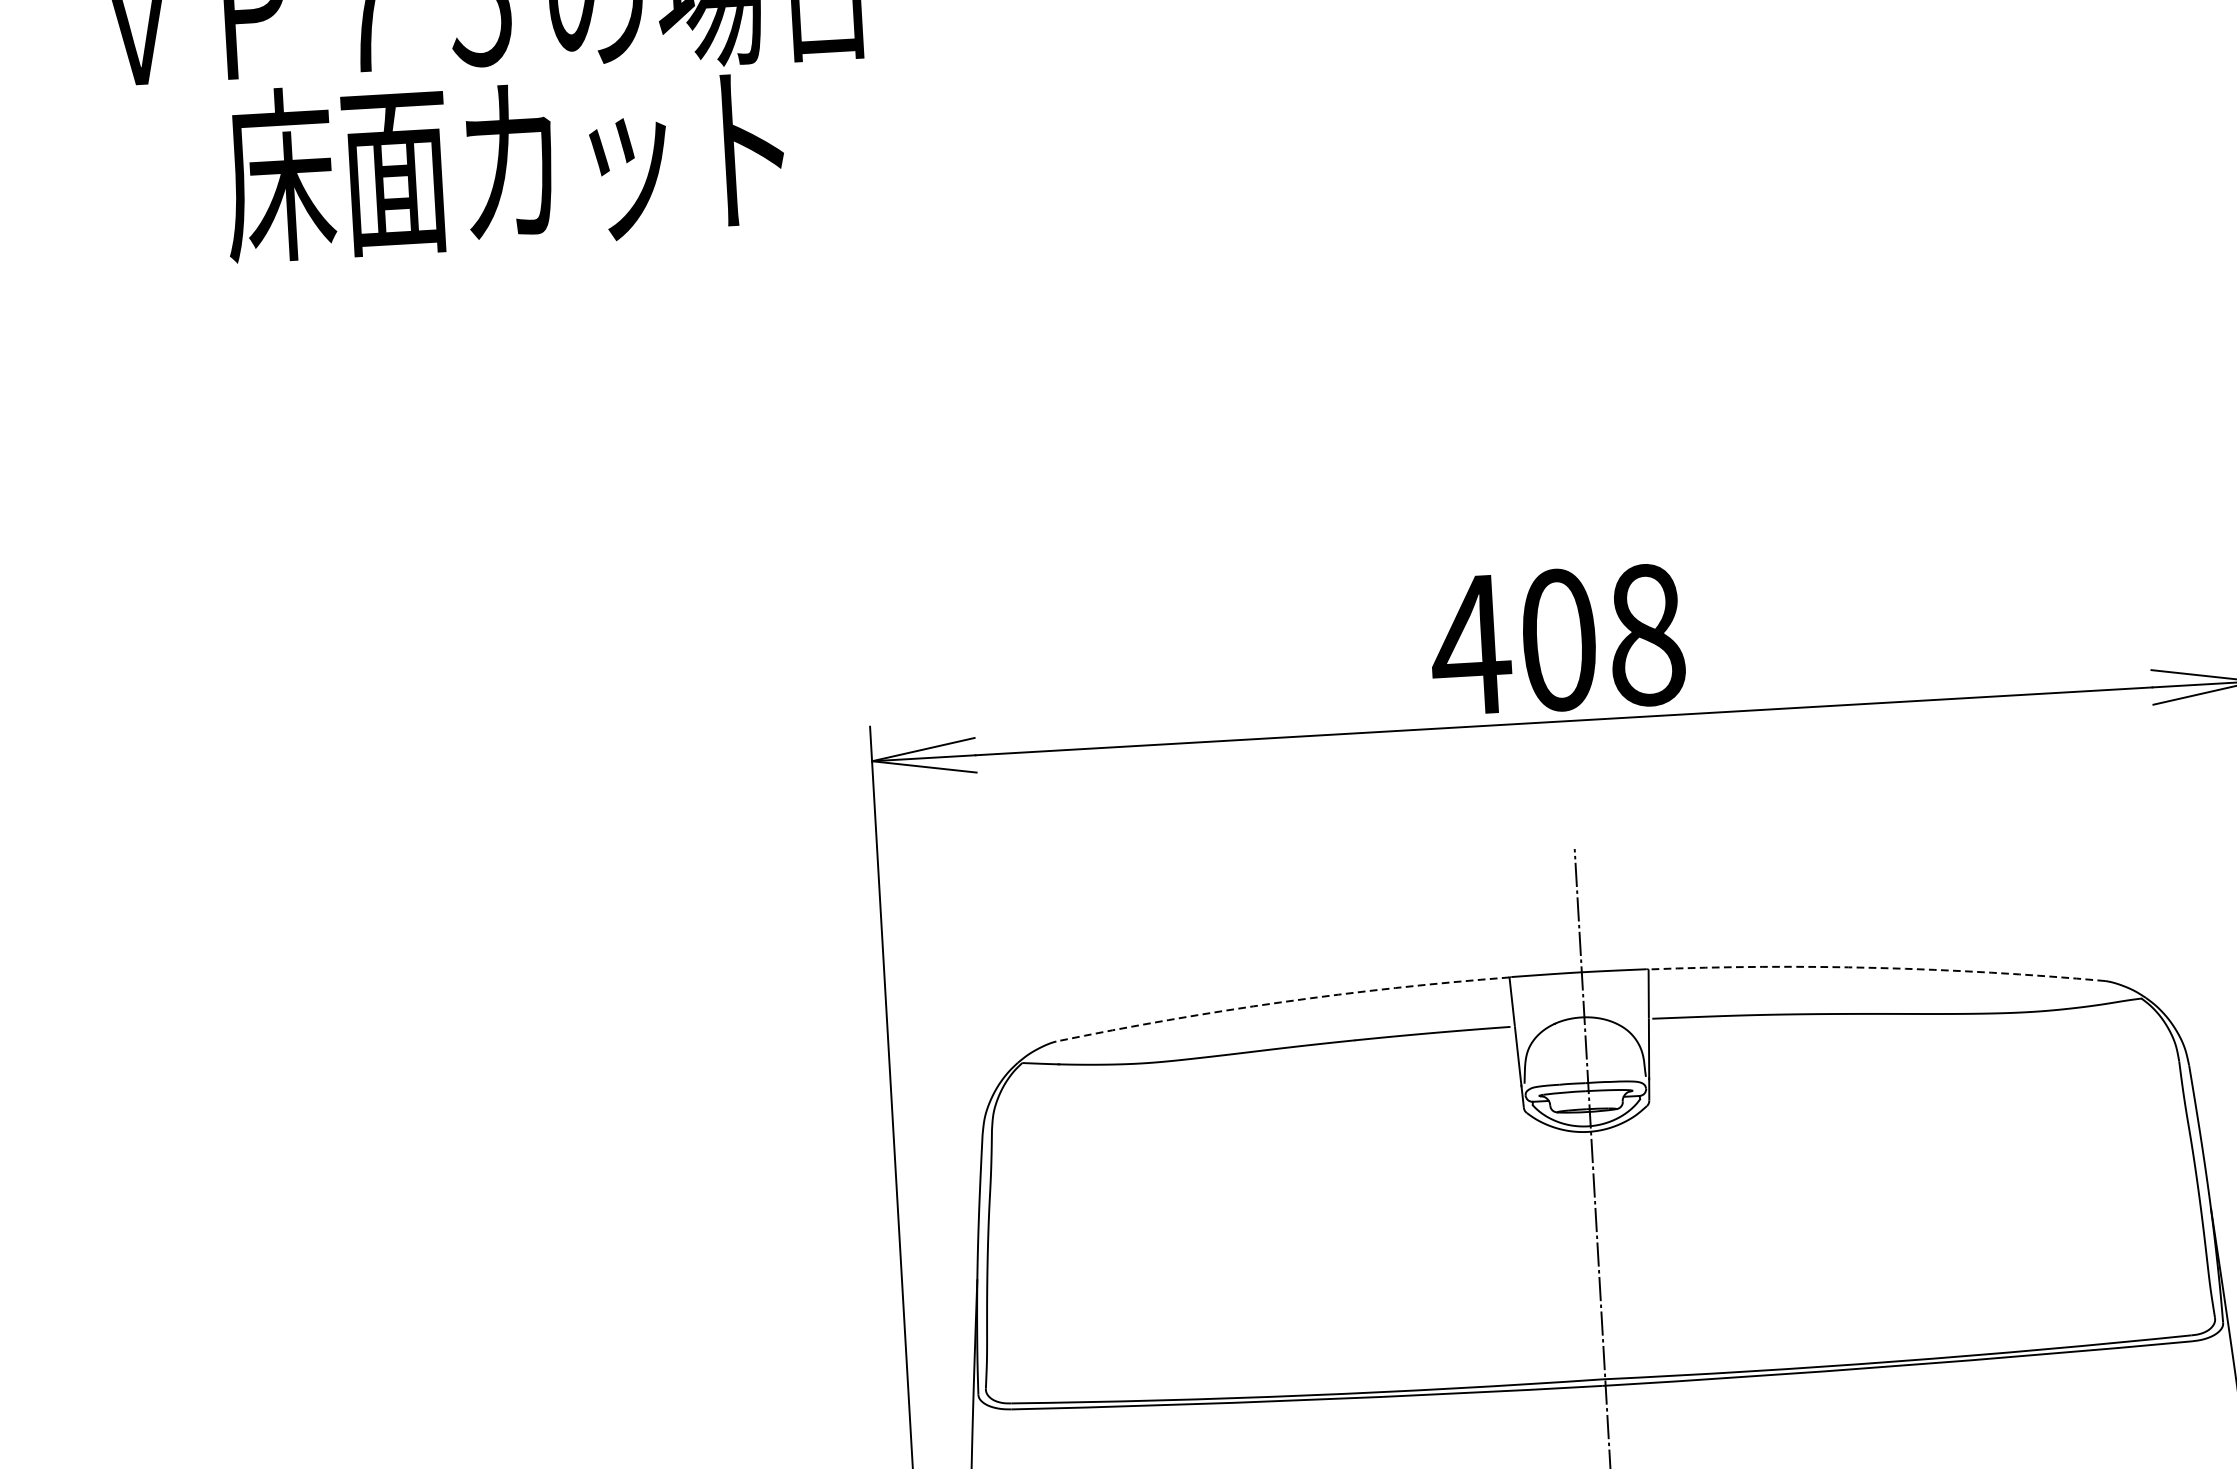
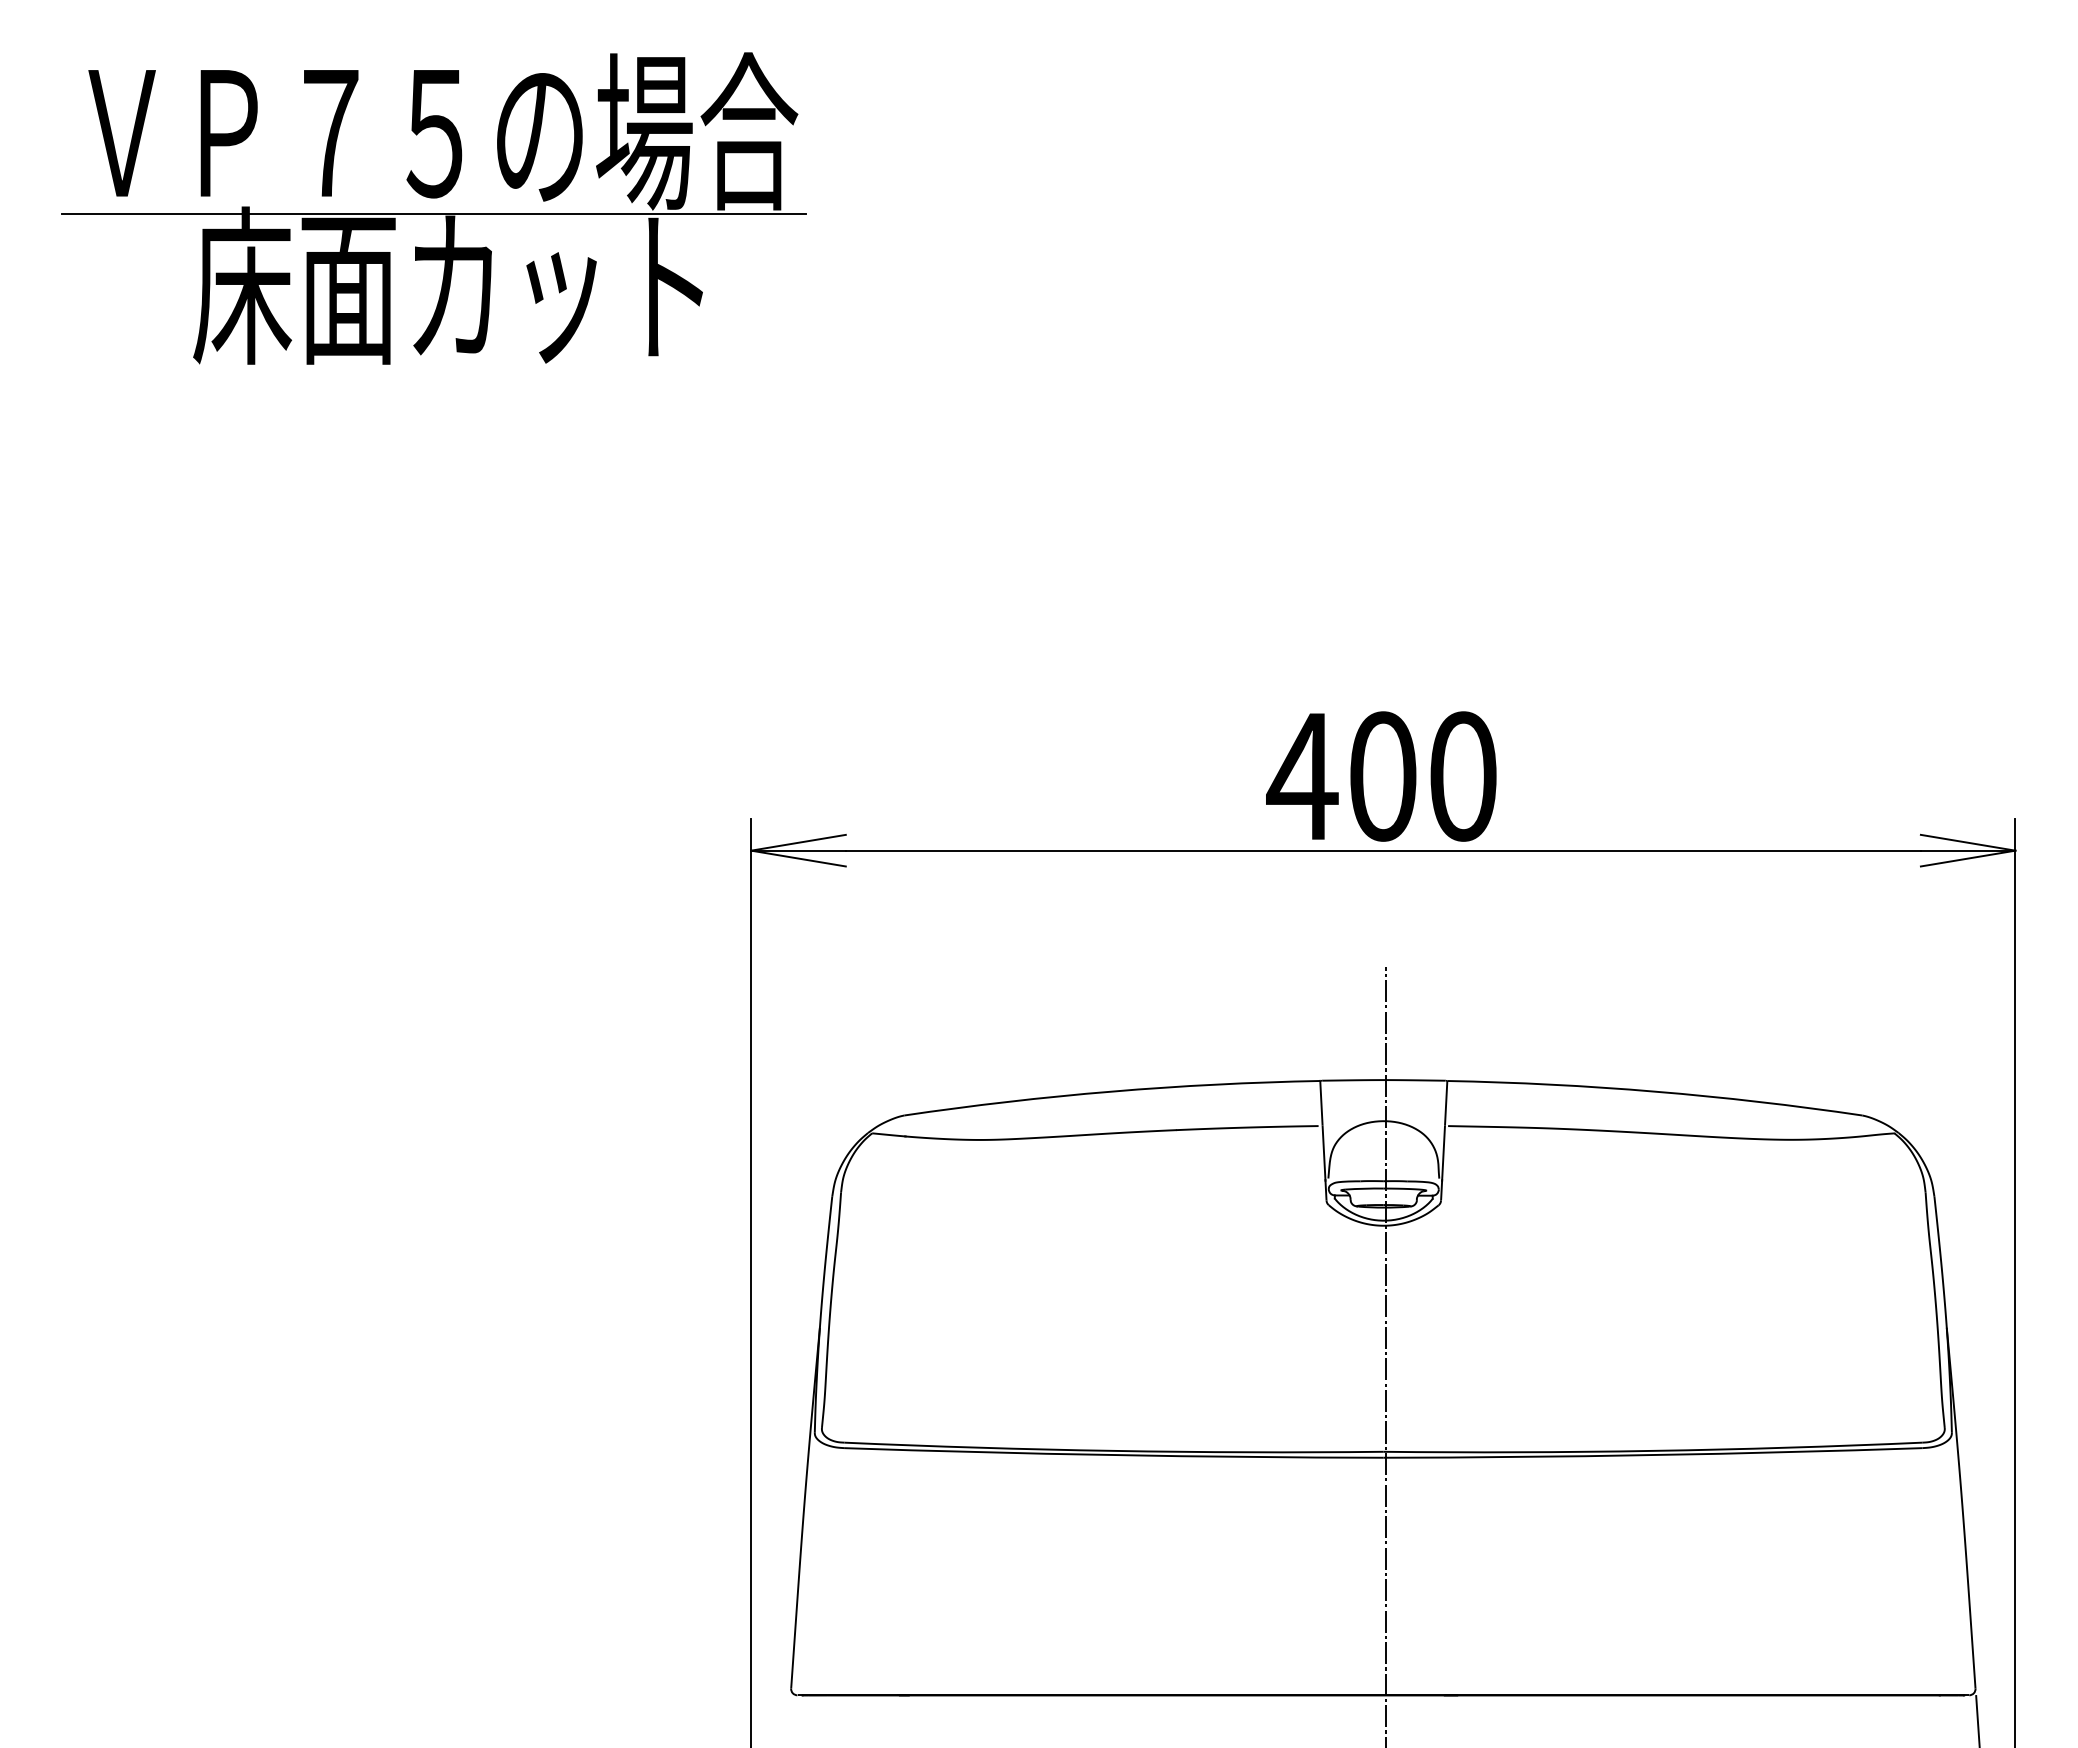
line: (485, 83) -> (434, 213), added
text: (1647, 635) -> (1463, 776), 408 -> 400
arc: (1877, 967) -> (1655, 1091), dashed -> solid
arc: (1281, 1002) -> (1111, 1091), dashed -> solid

